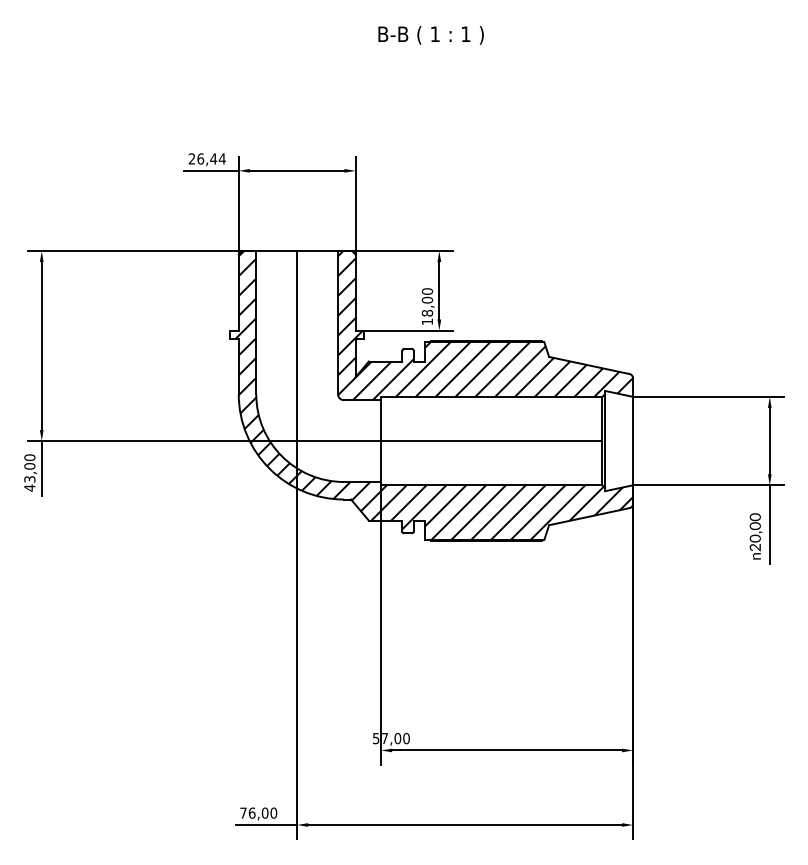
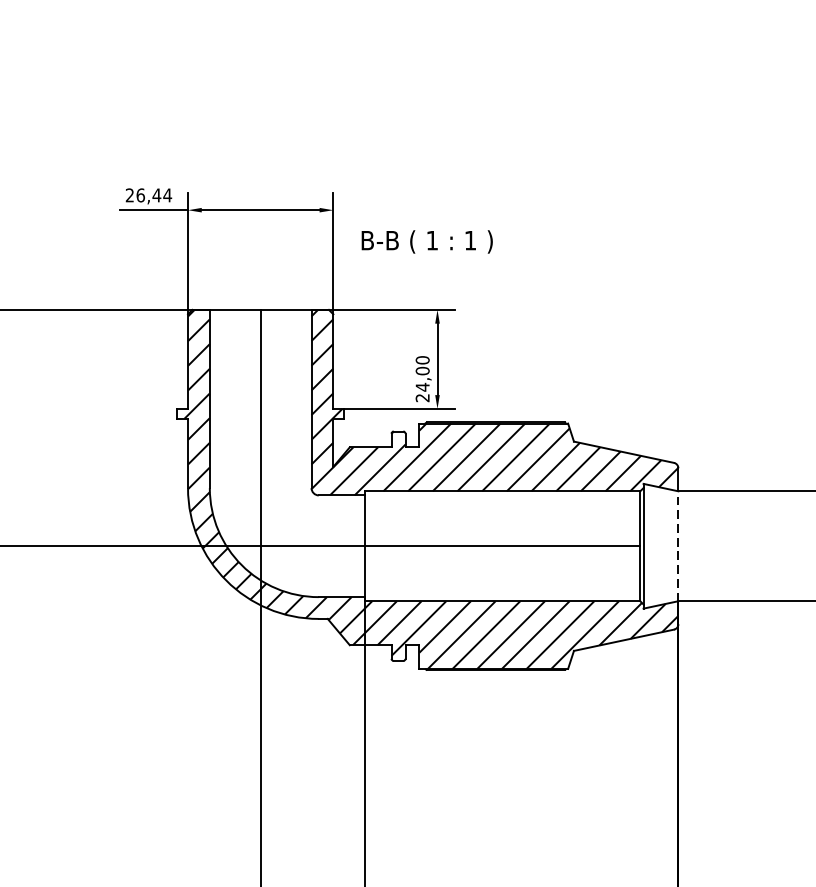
text: (430, 35) -> (426, 242), moved
text: (427, 317) -> (422, 392), 18,00 -> 24,00
line: (633, 440) -> (678, 545), solid -> dashed

